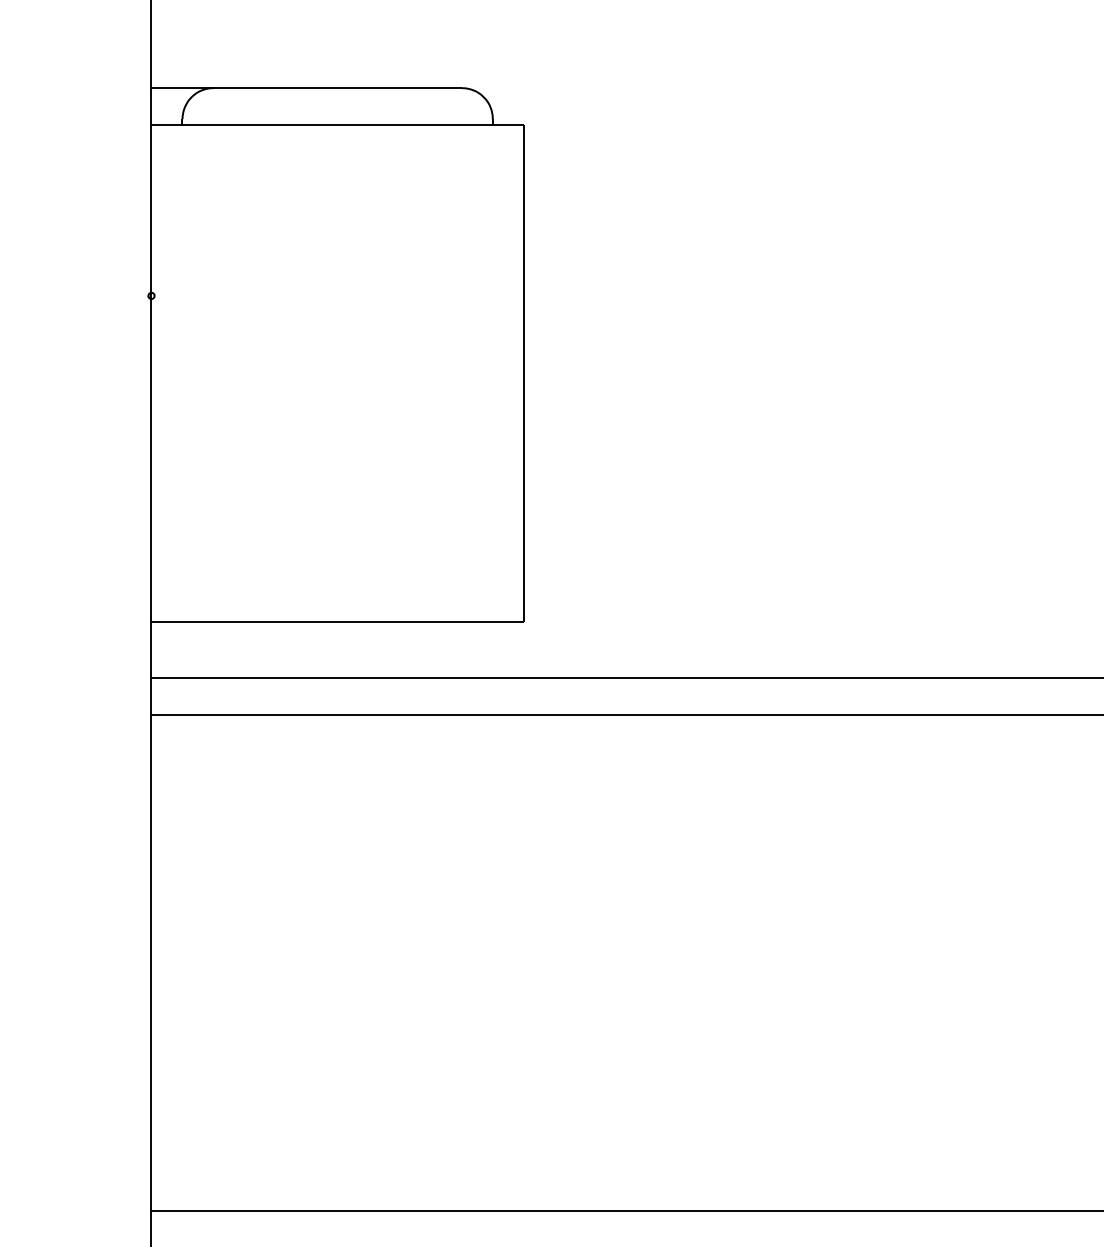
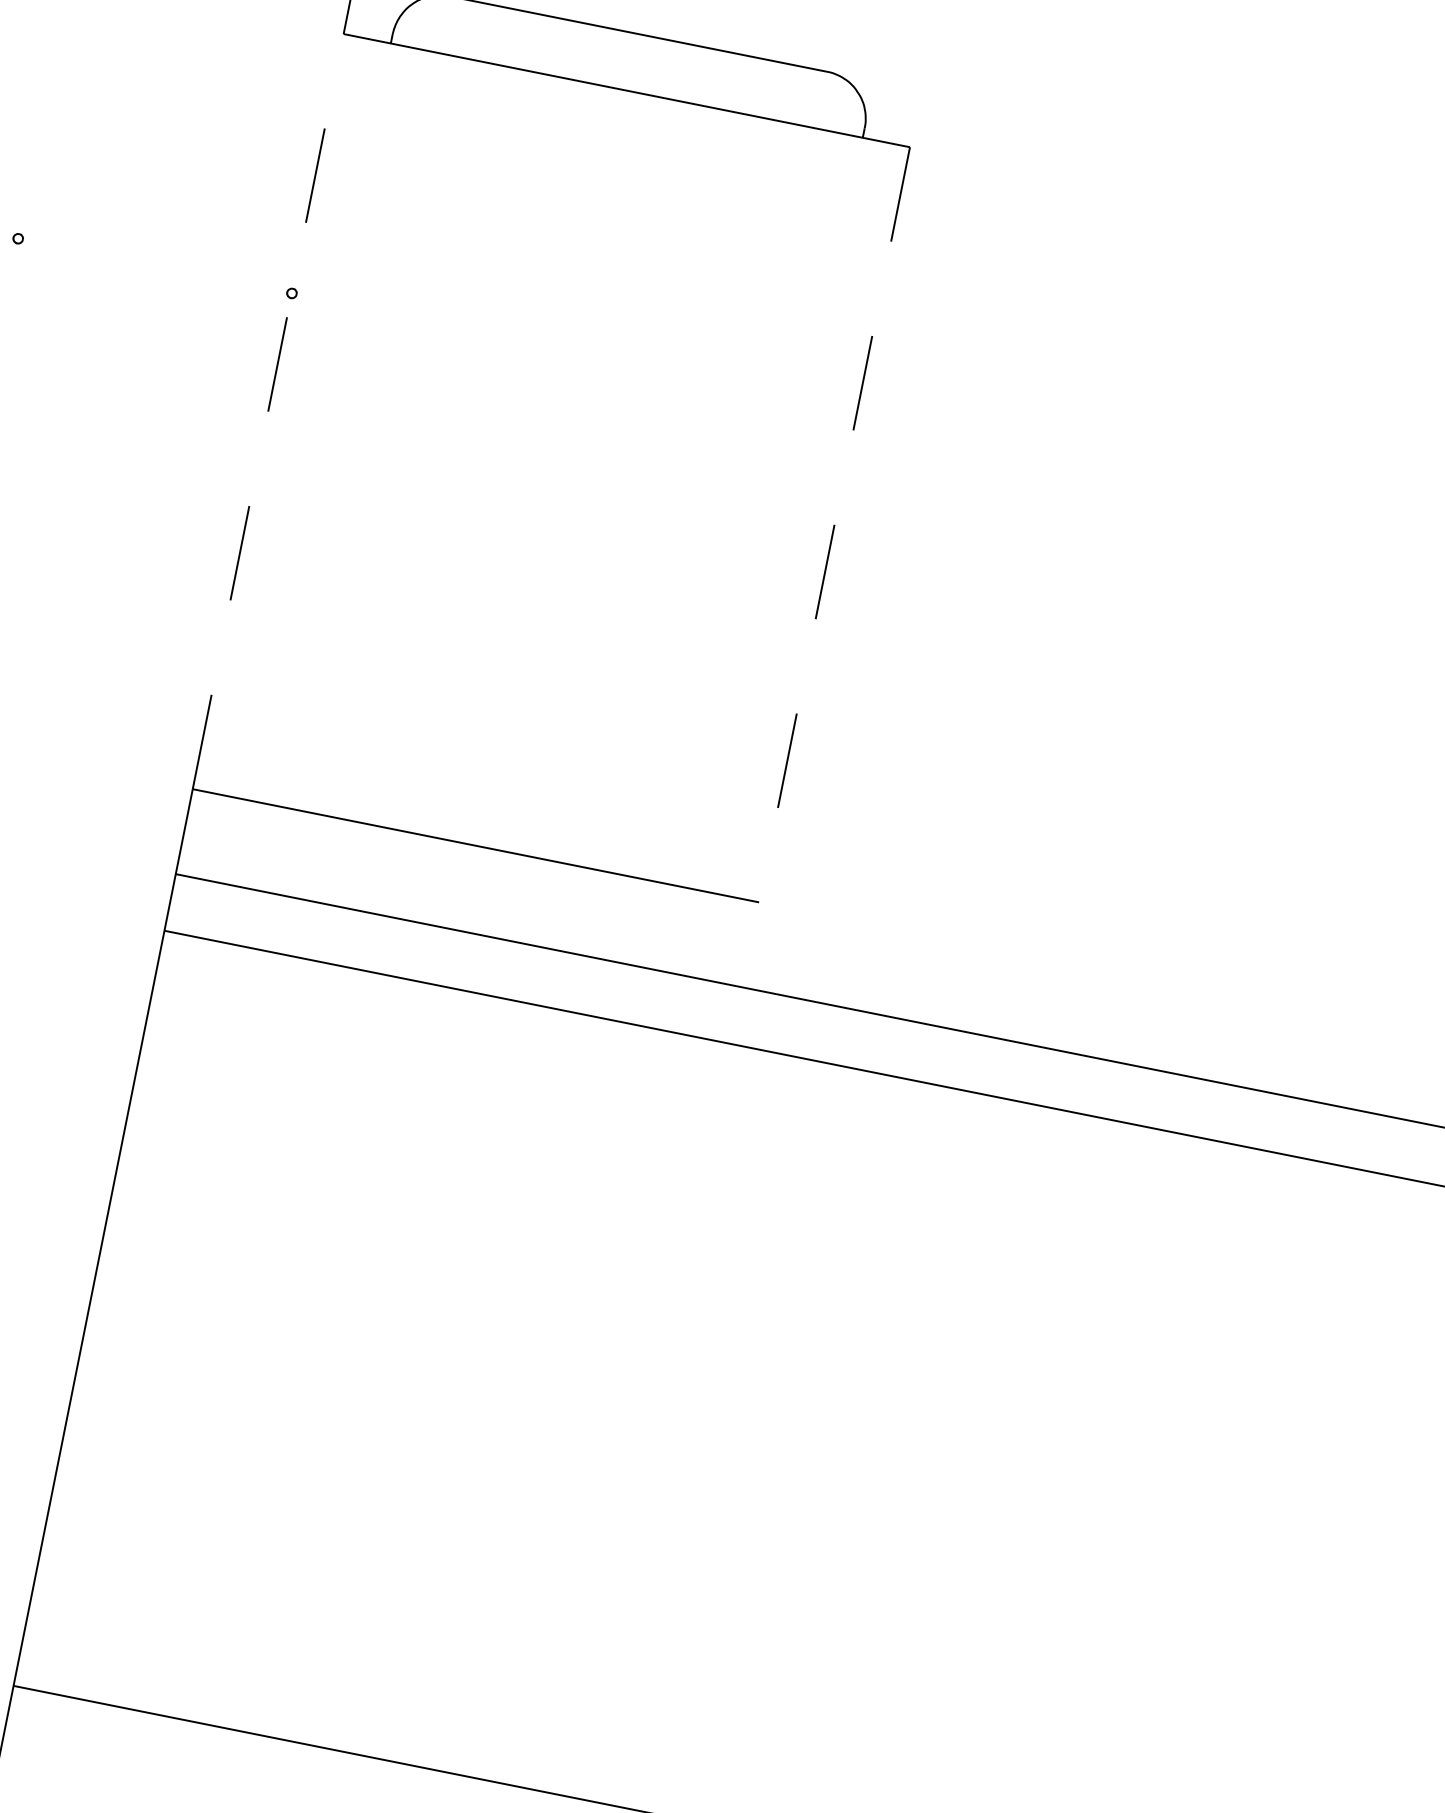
line: (151, 373) -> (268, 411), solid -> dashed
line: (523, 374) -> (833, 525), solid -> dashed

